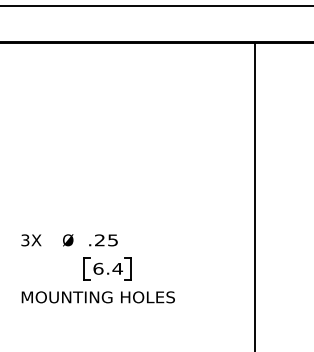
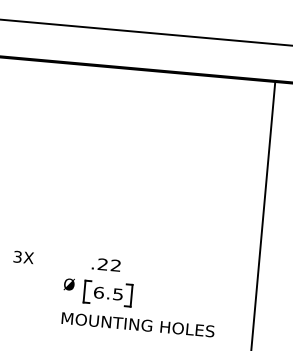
text: (31, 240) -> (23, 257), moved
text: (68, 240) -> (69, 284), moved
text: (112, 240) -> (115, 265), .25 -> .22
text: (117, 268) -> (117, 294), 6.4 -> 6.5
text: (97, 297) -> (137, 324), moved

